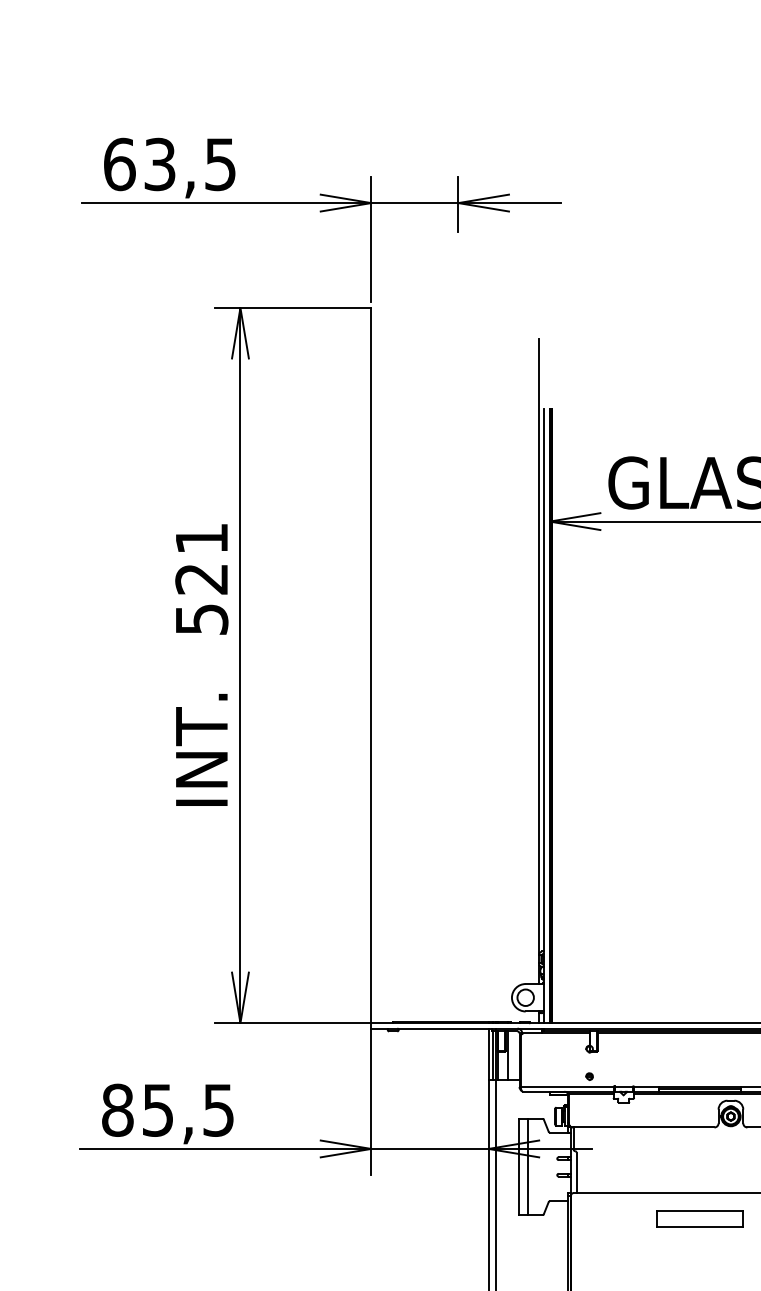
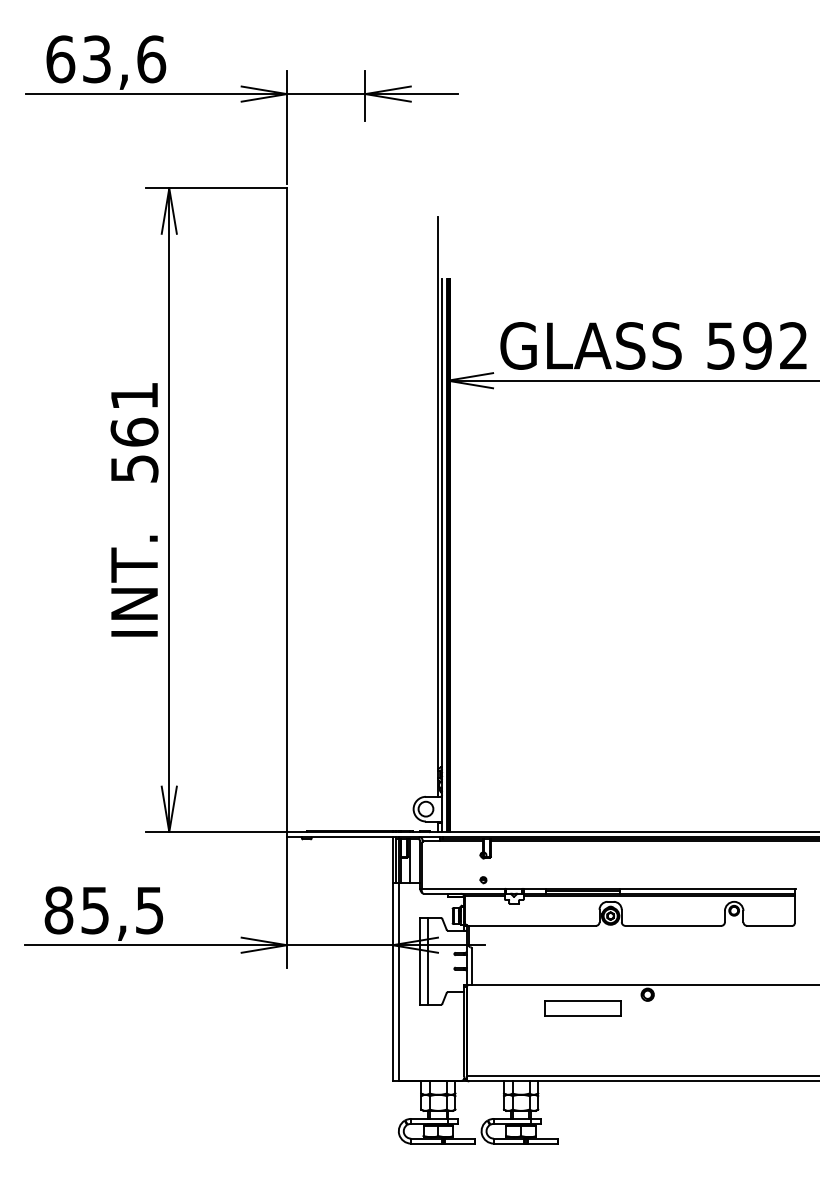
text: (220, 164) -> (151, 59), 63,5 -> 63,6
text: (201, 578) -> (134, 431), 521 -> 561

